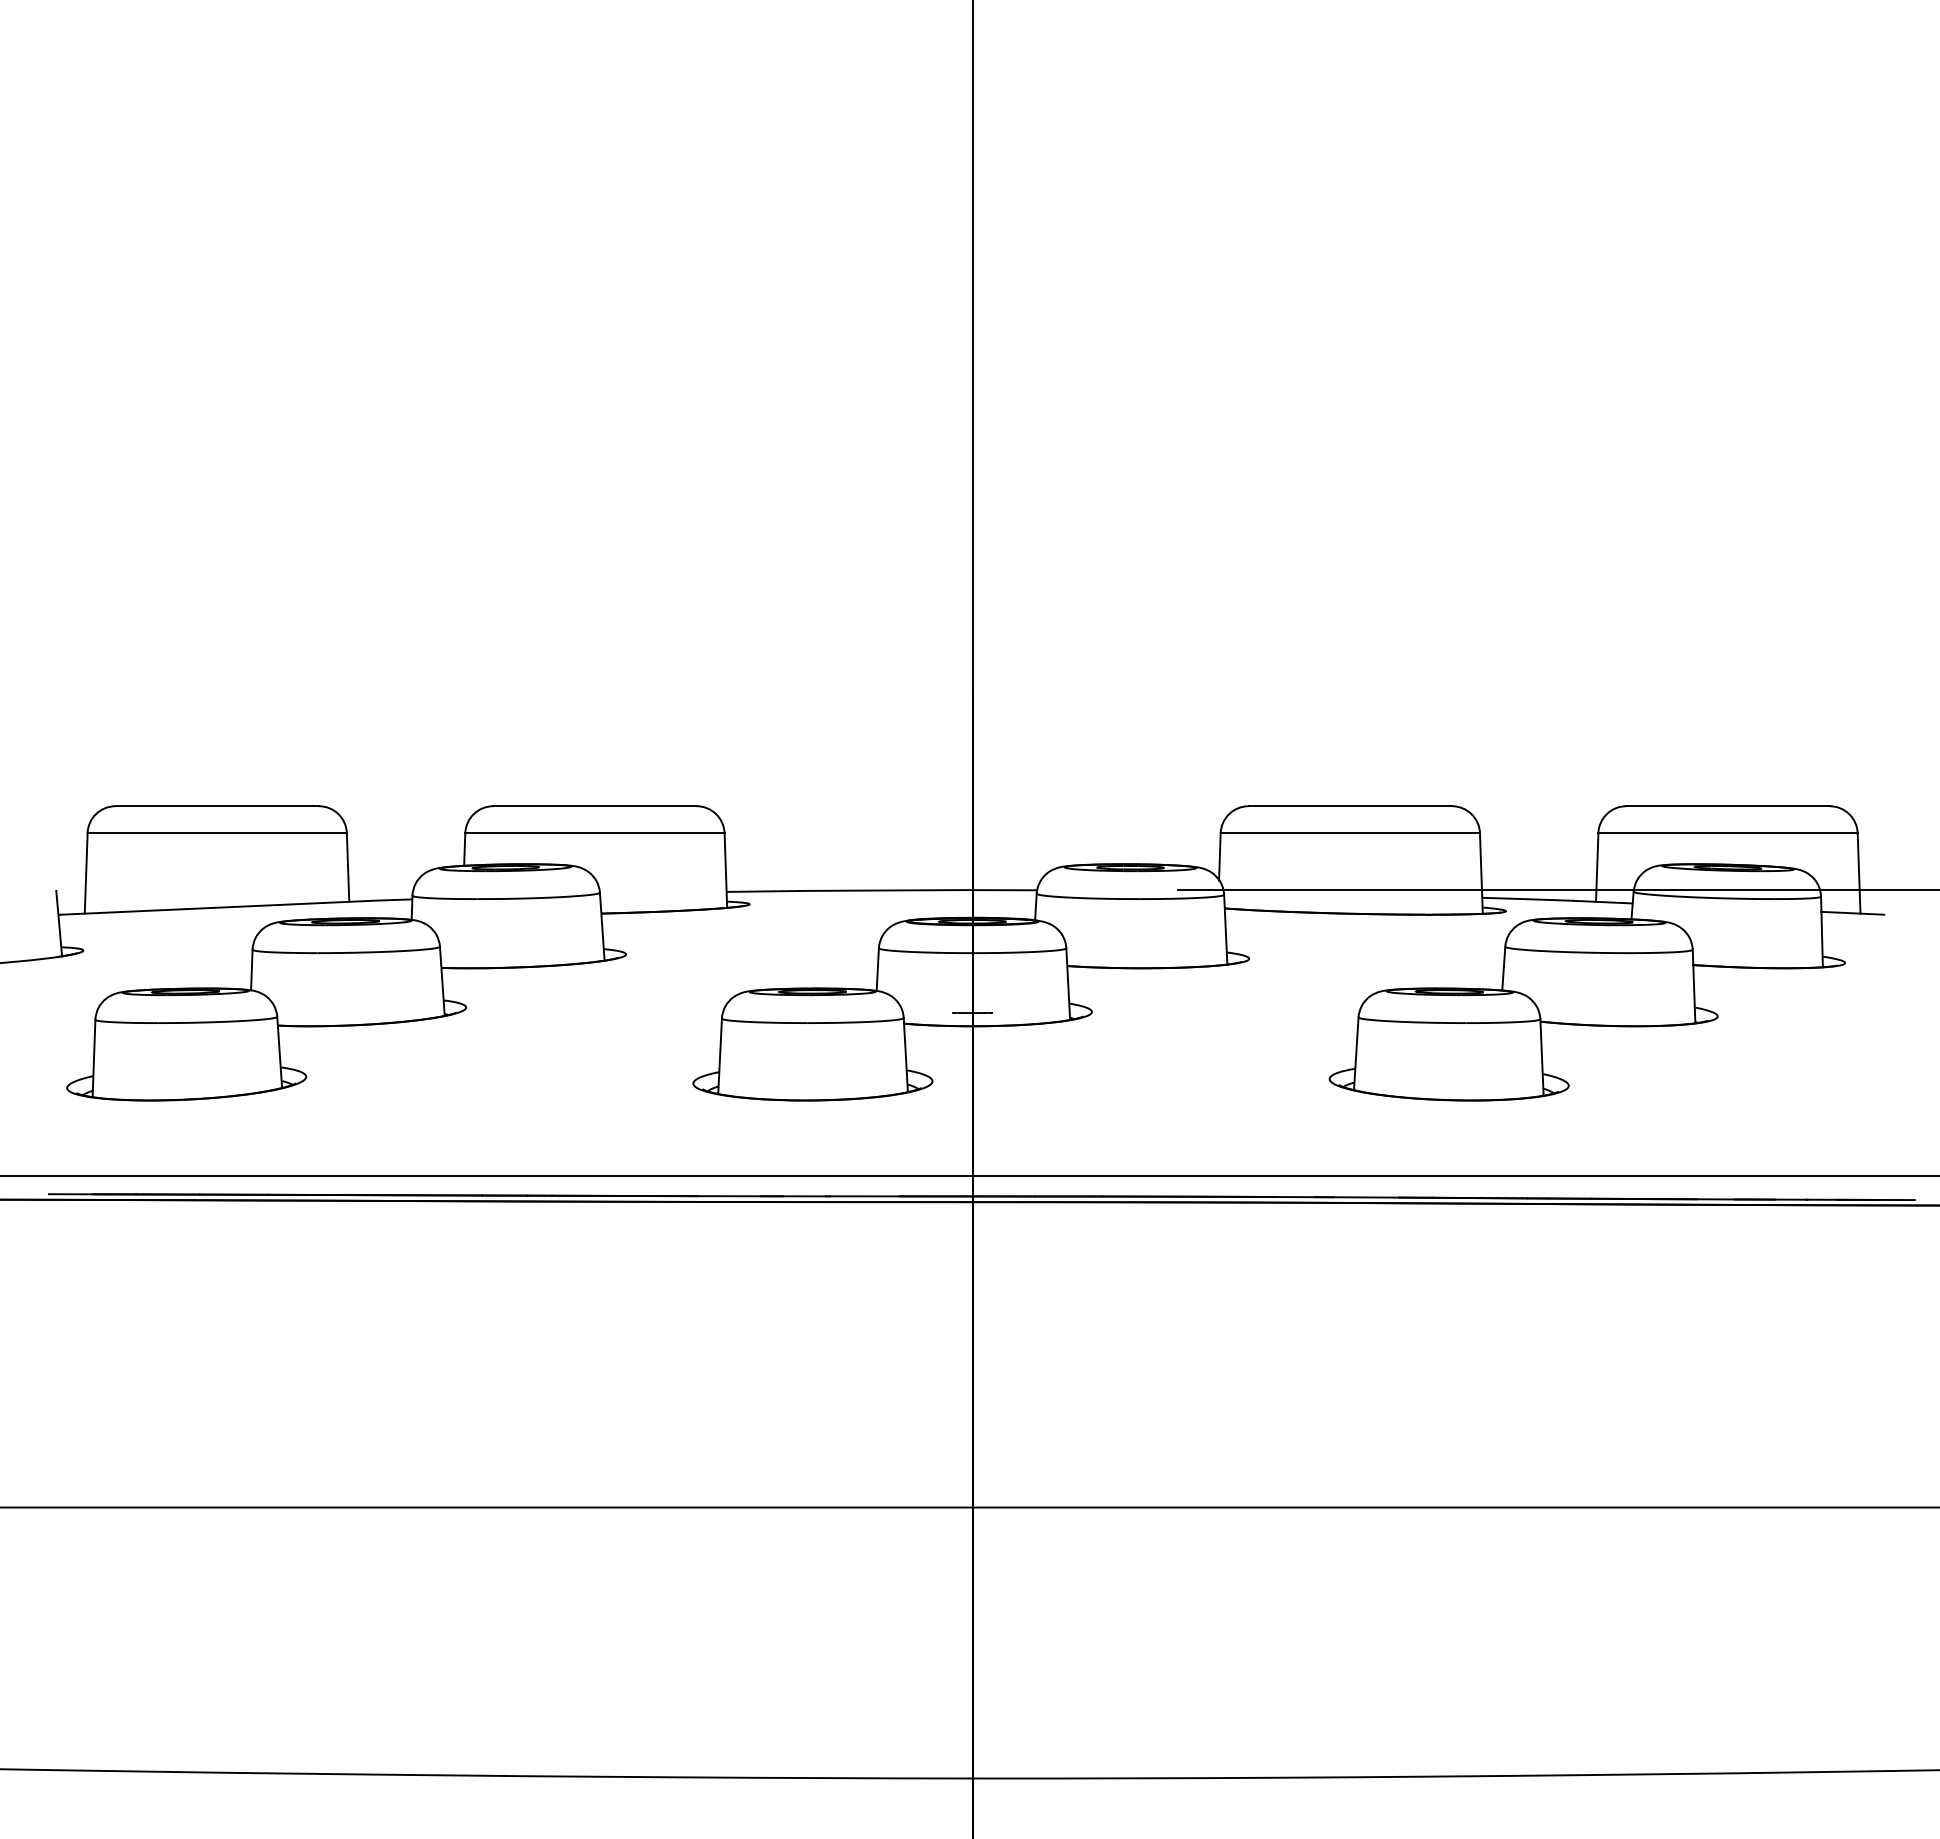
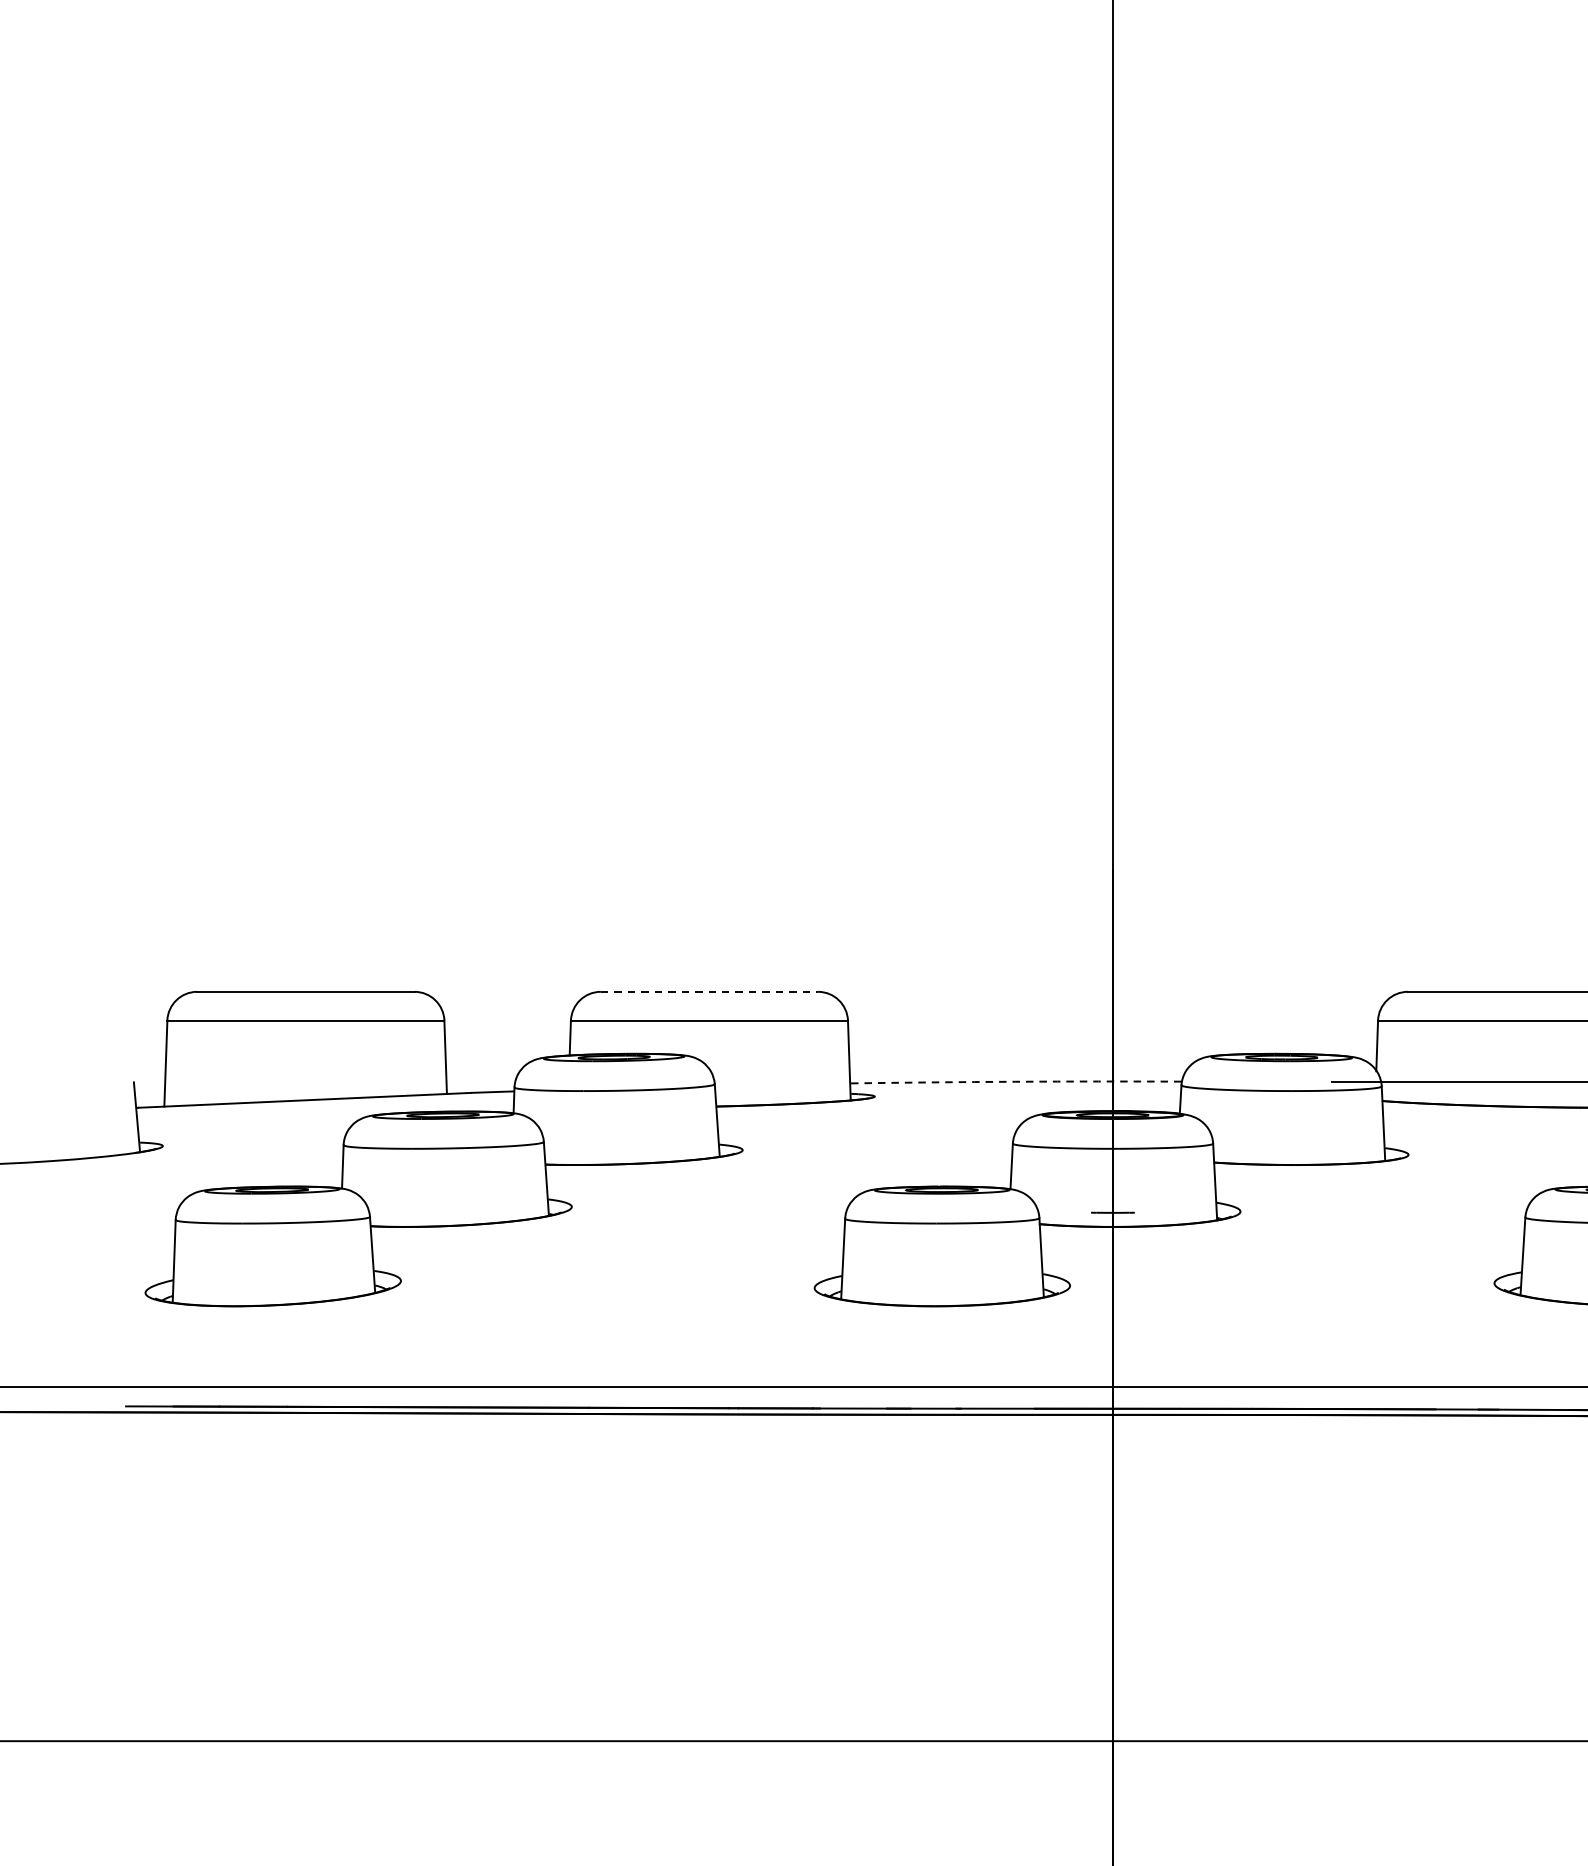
line: (594, 806) -> (708, 992), solid -> dashed
arc: (881, 890) -> (1015, 1081), solid -> dashed

